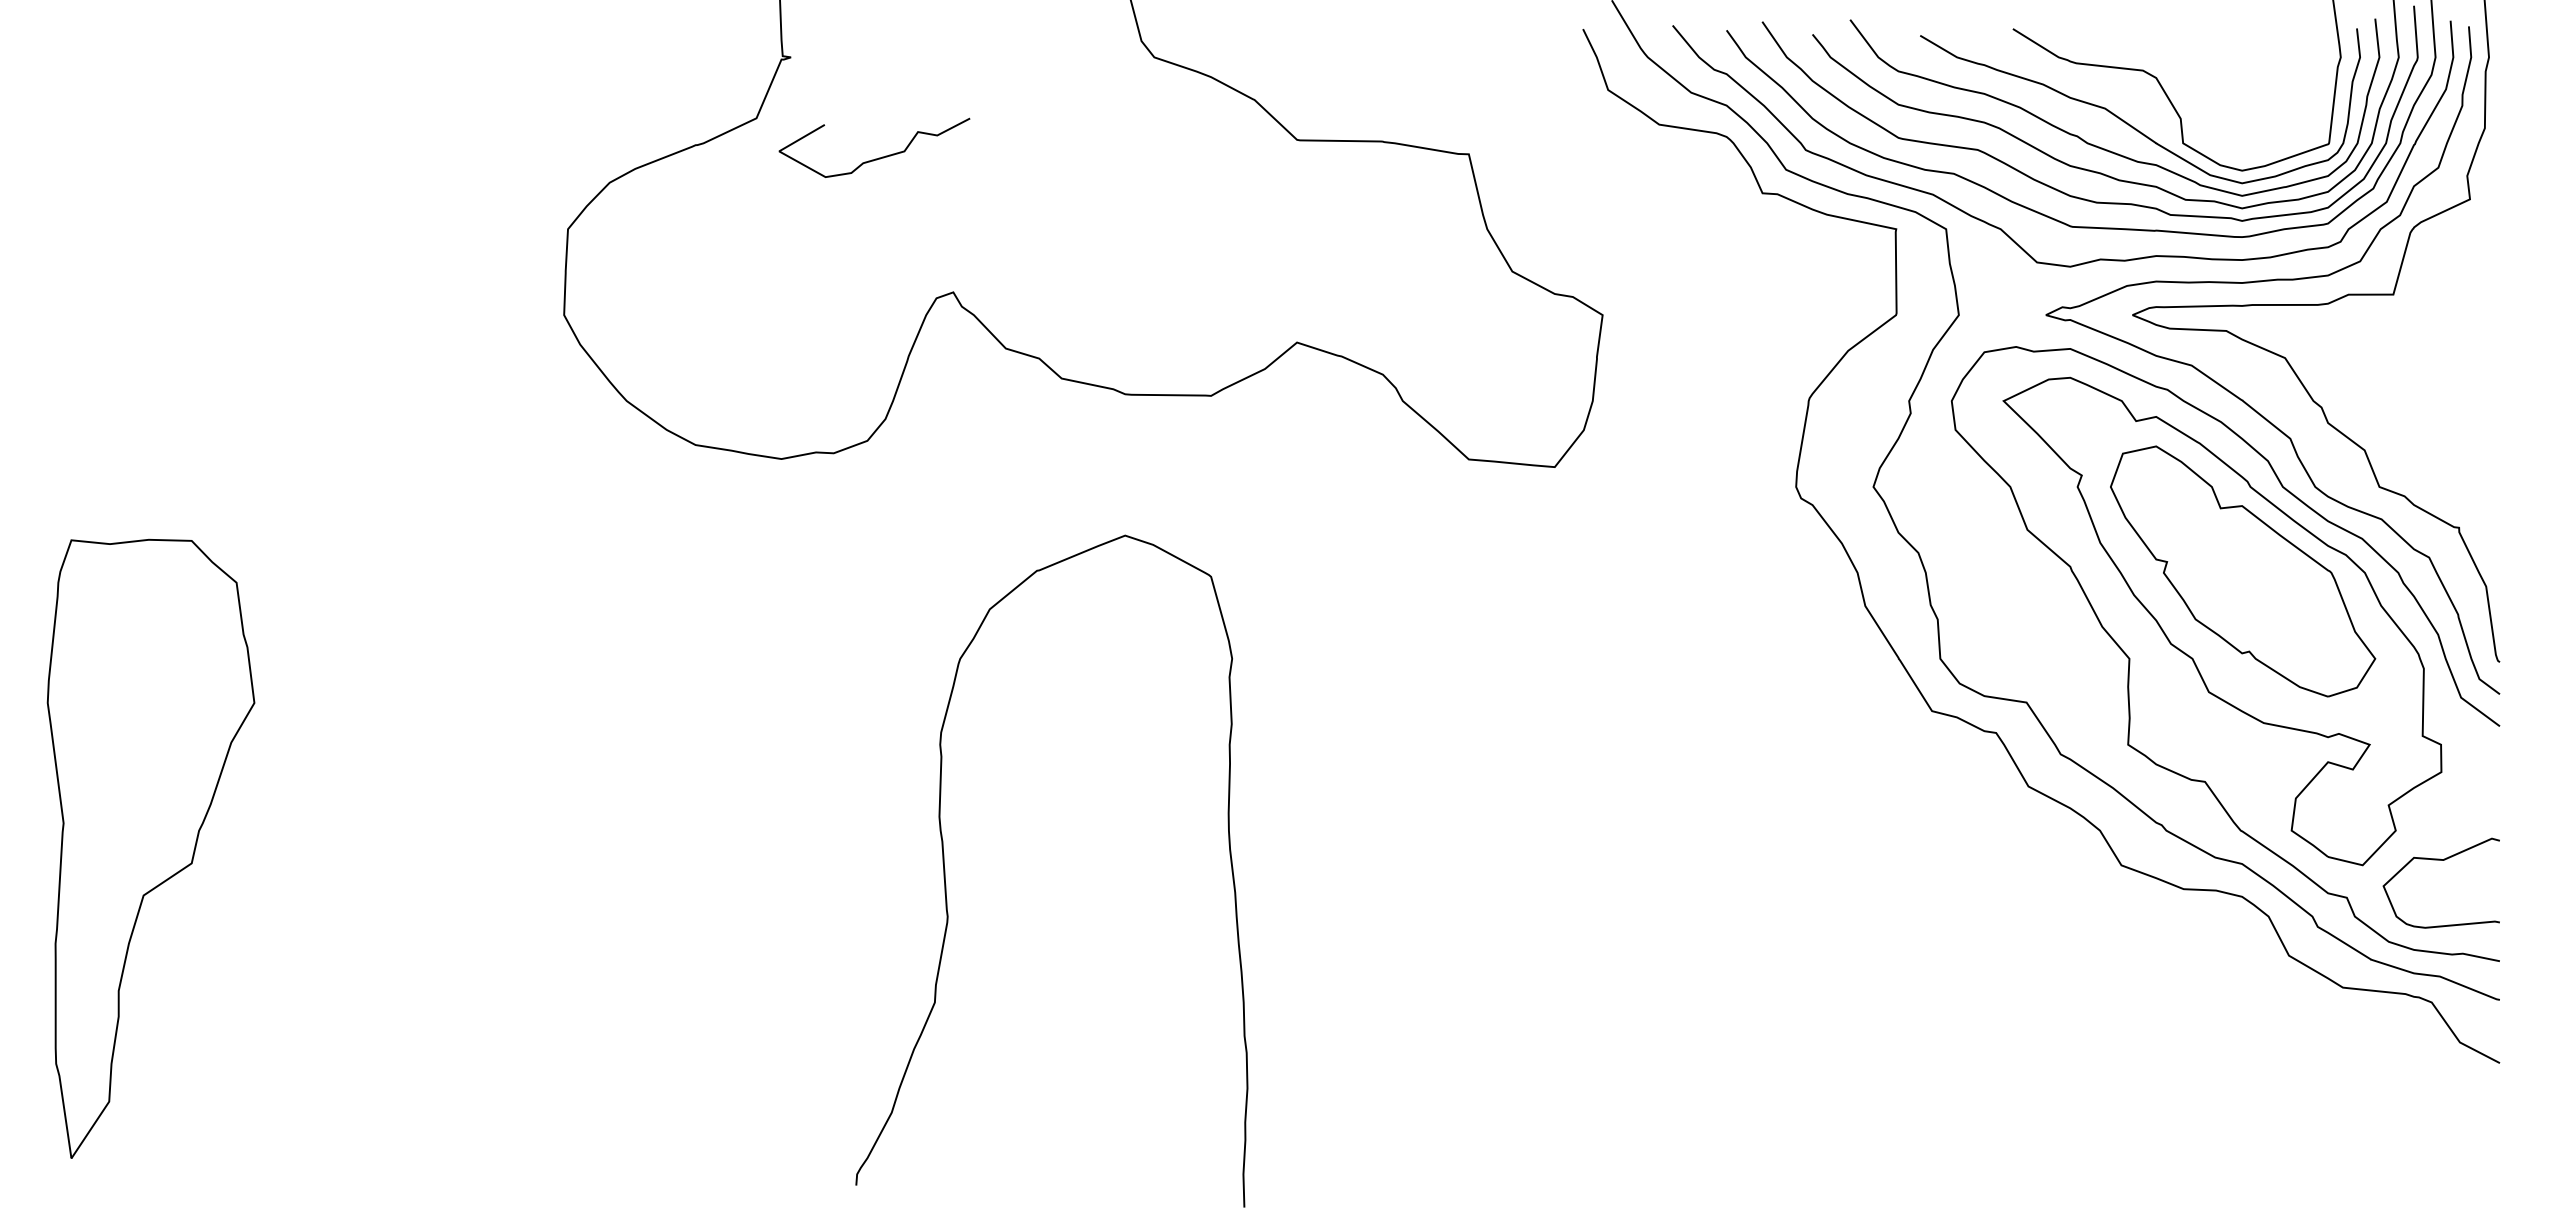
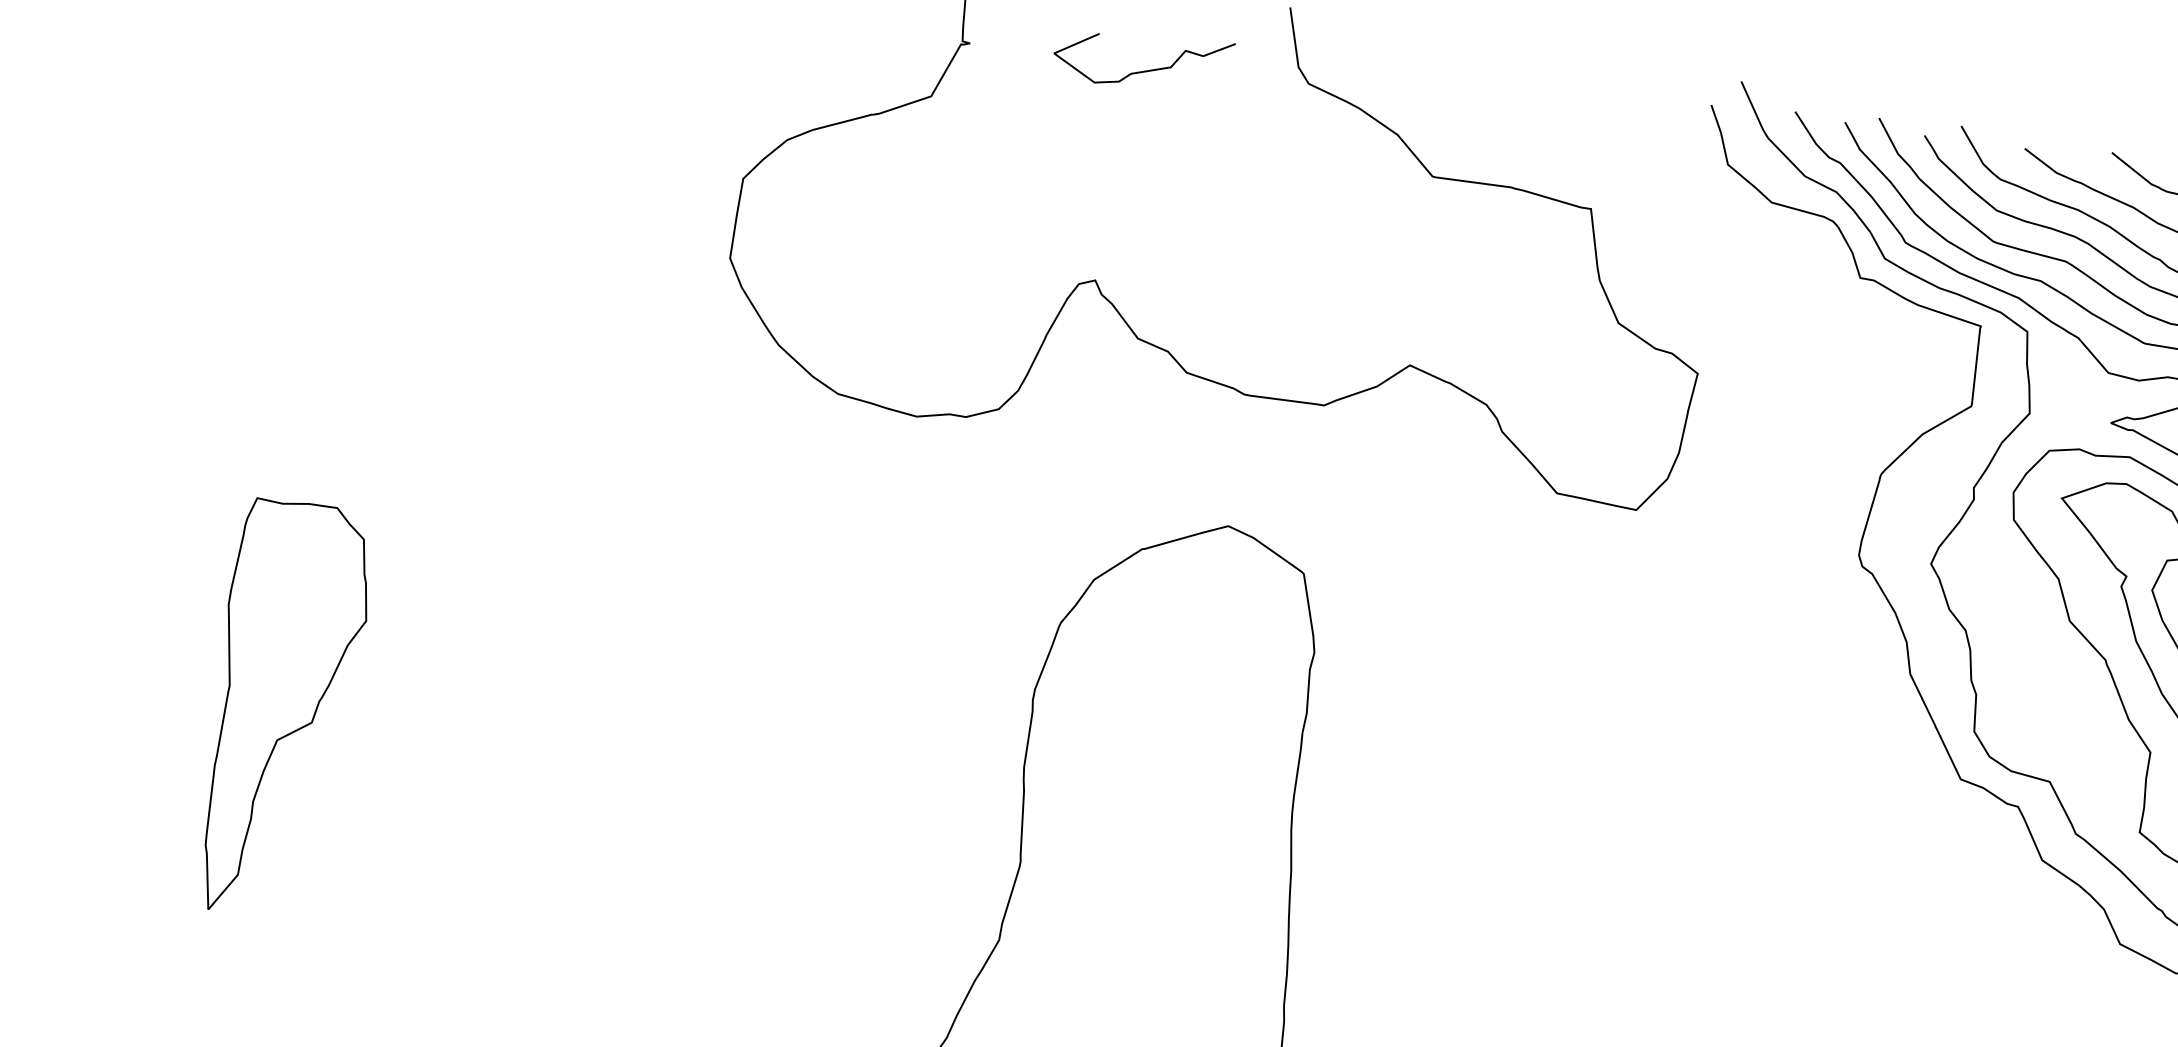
curve: (878, 157) -> (1146, 70), moved
part: (150, 848) -> (285, 709), size x0.71

